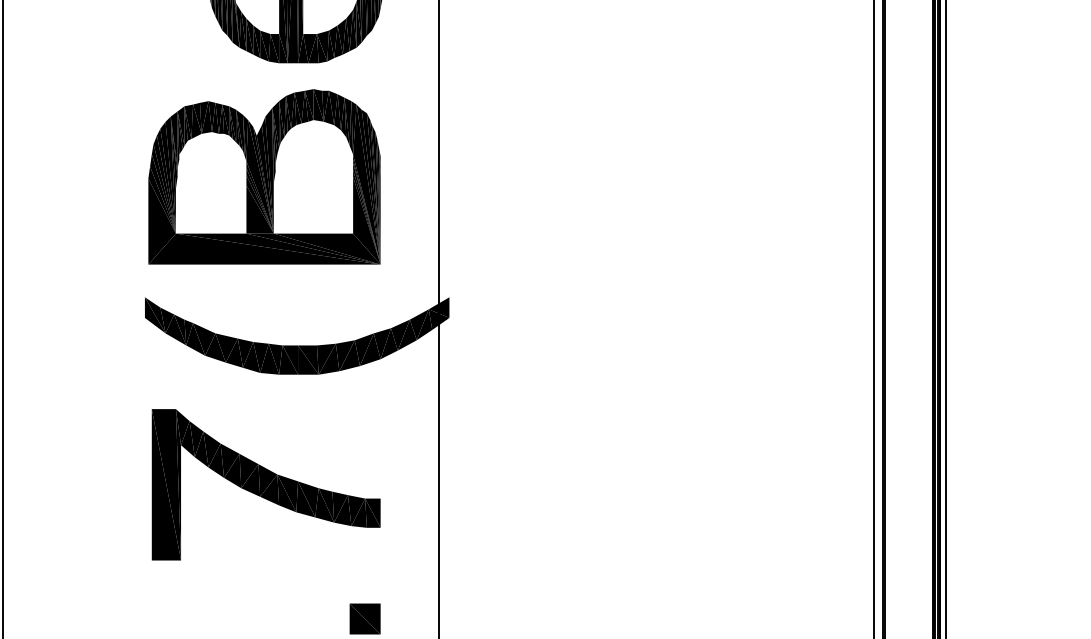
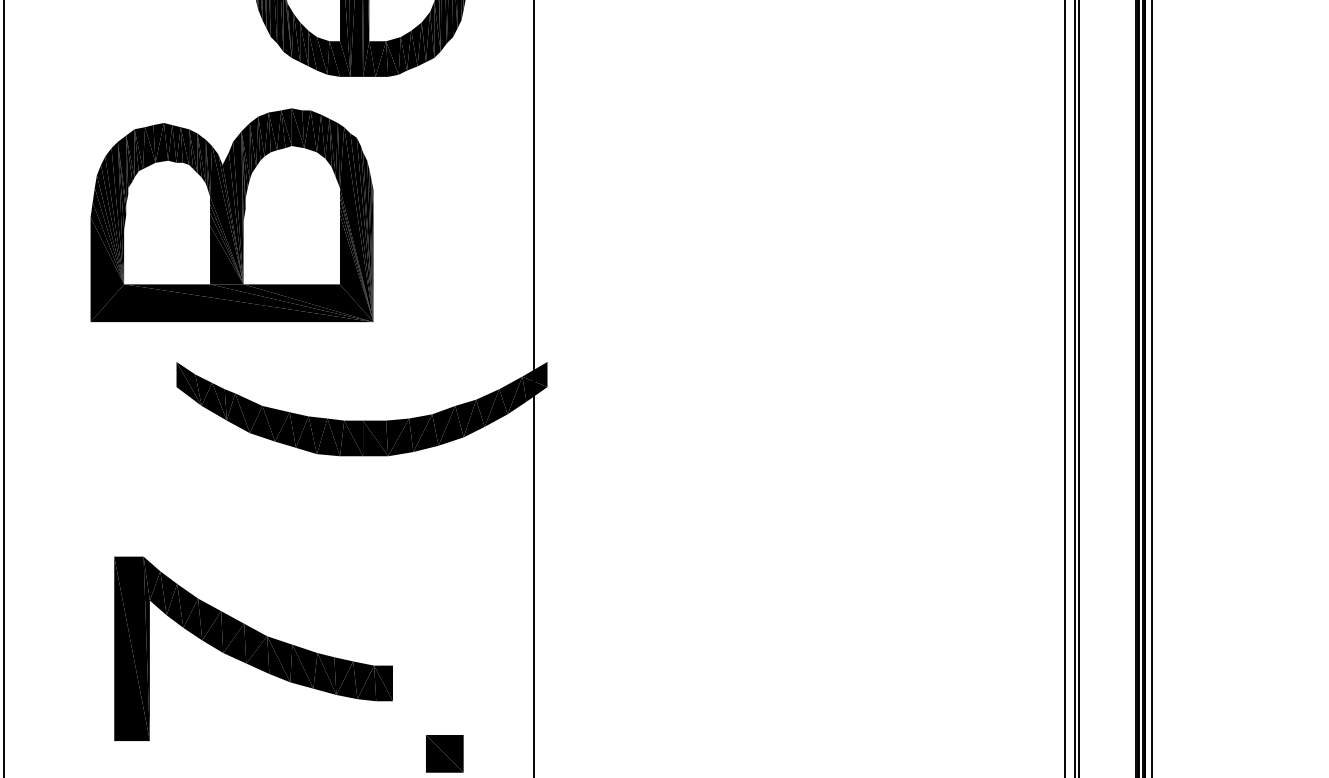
part: (264, 176) -> (232, 214), moved
part: (265, 484) -> (252, 648), moved

